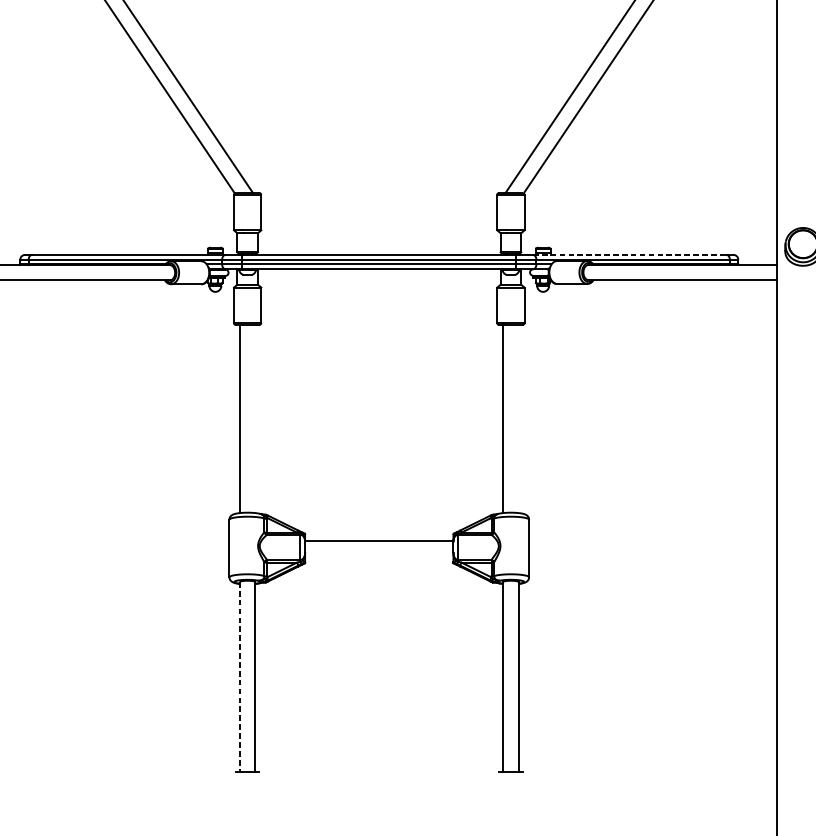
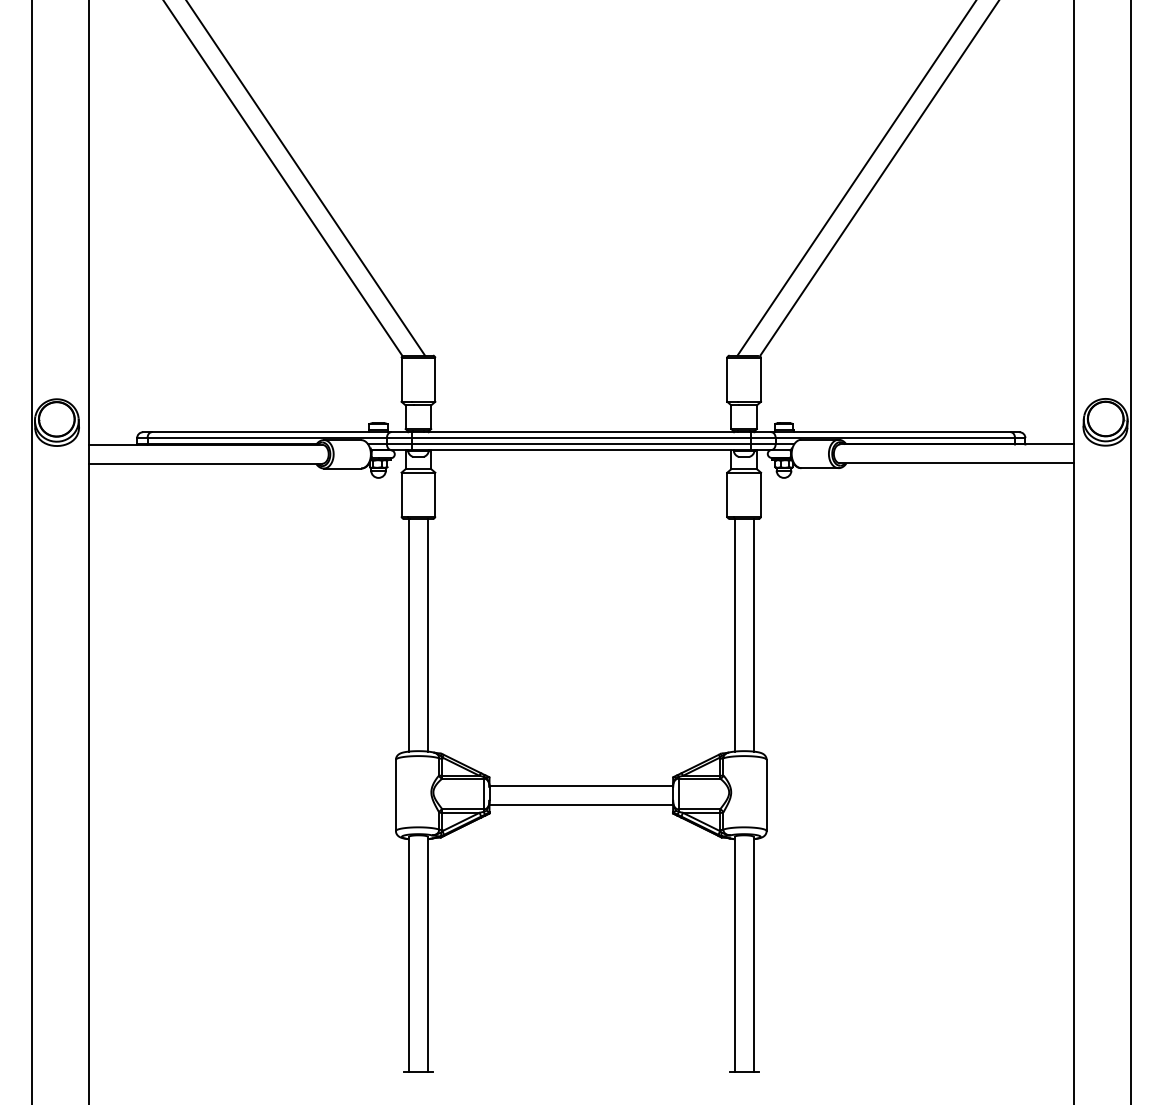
line: (630, 255) -> (891, 432), dashed -> solid
line: (254, 418) -> (427, 634), added
line: (518, 418) -> (753, 634), added
line: (379, 555) -> (581, 804), added
line: (239, 677) -> (408, 954), dashed -> solid

